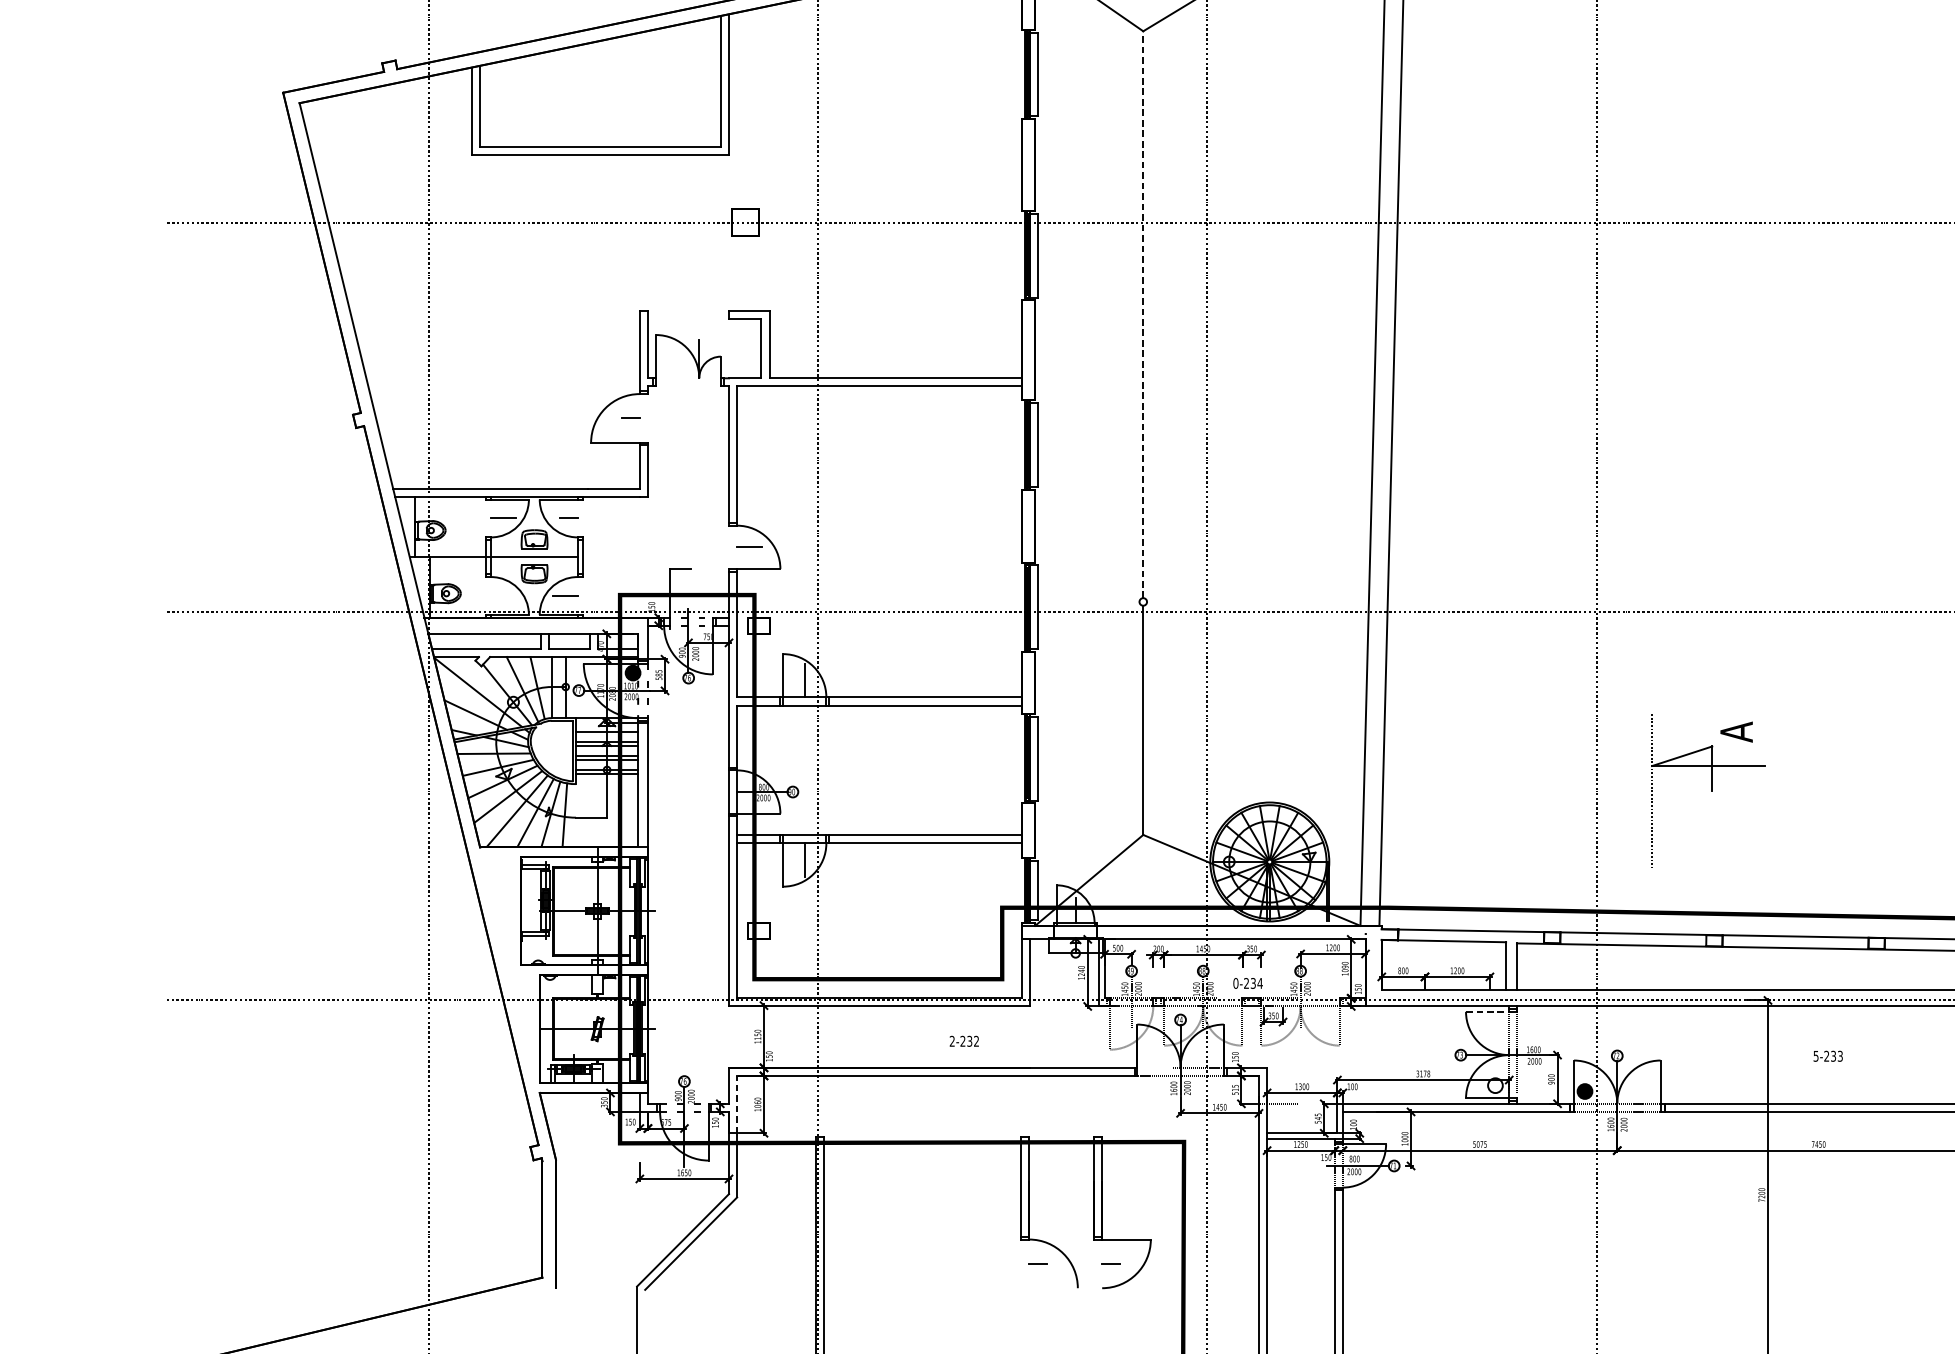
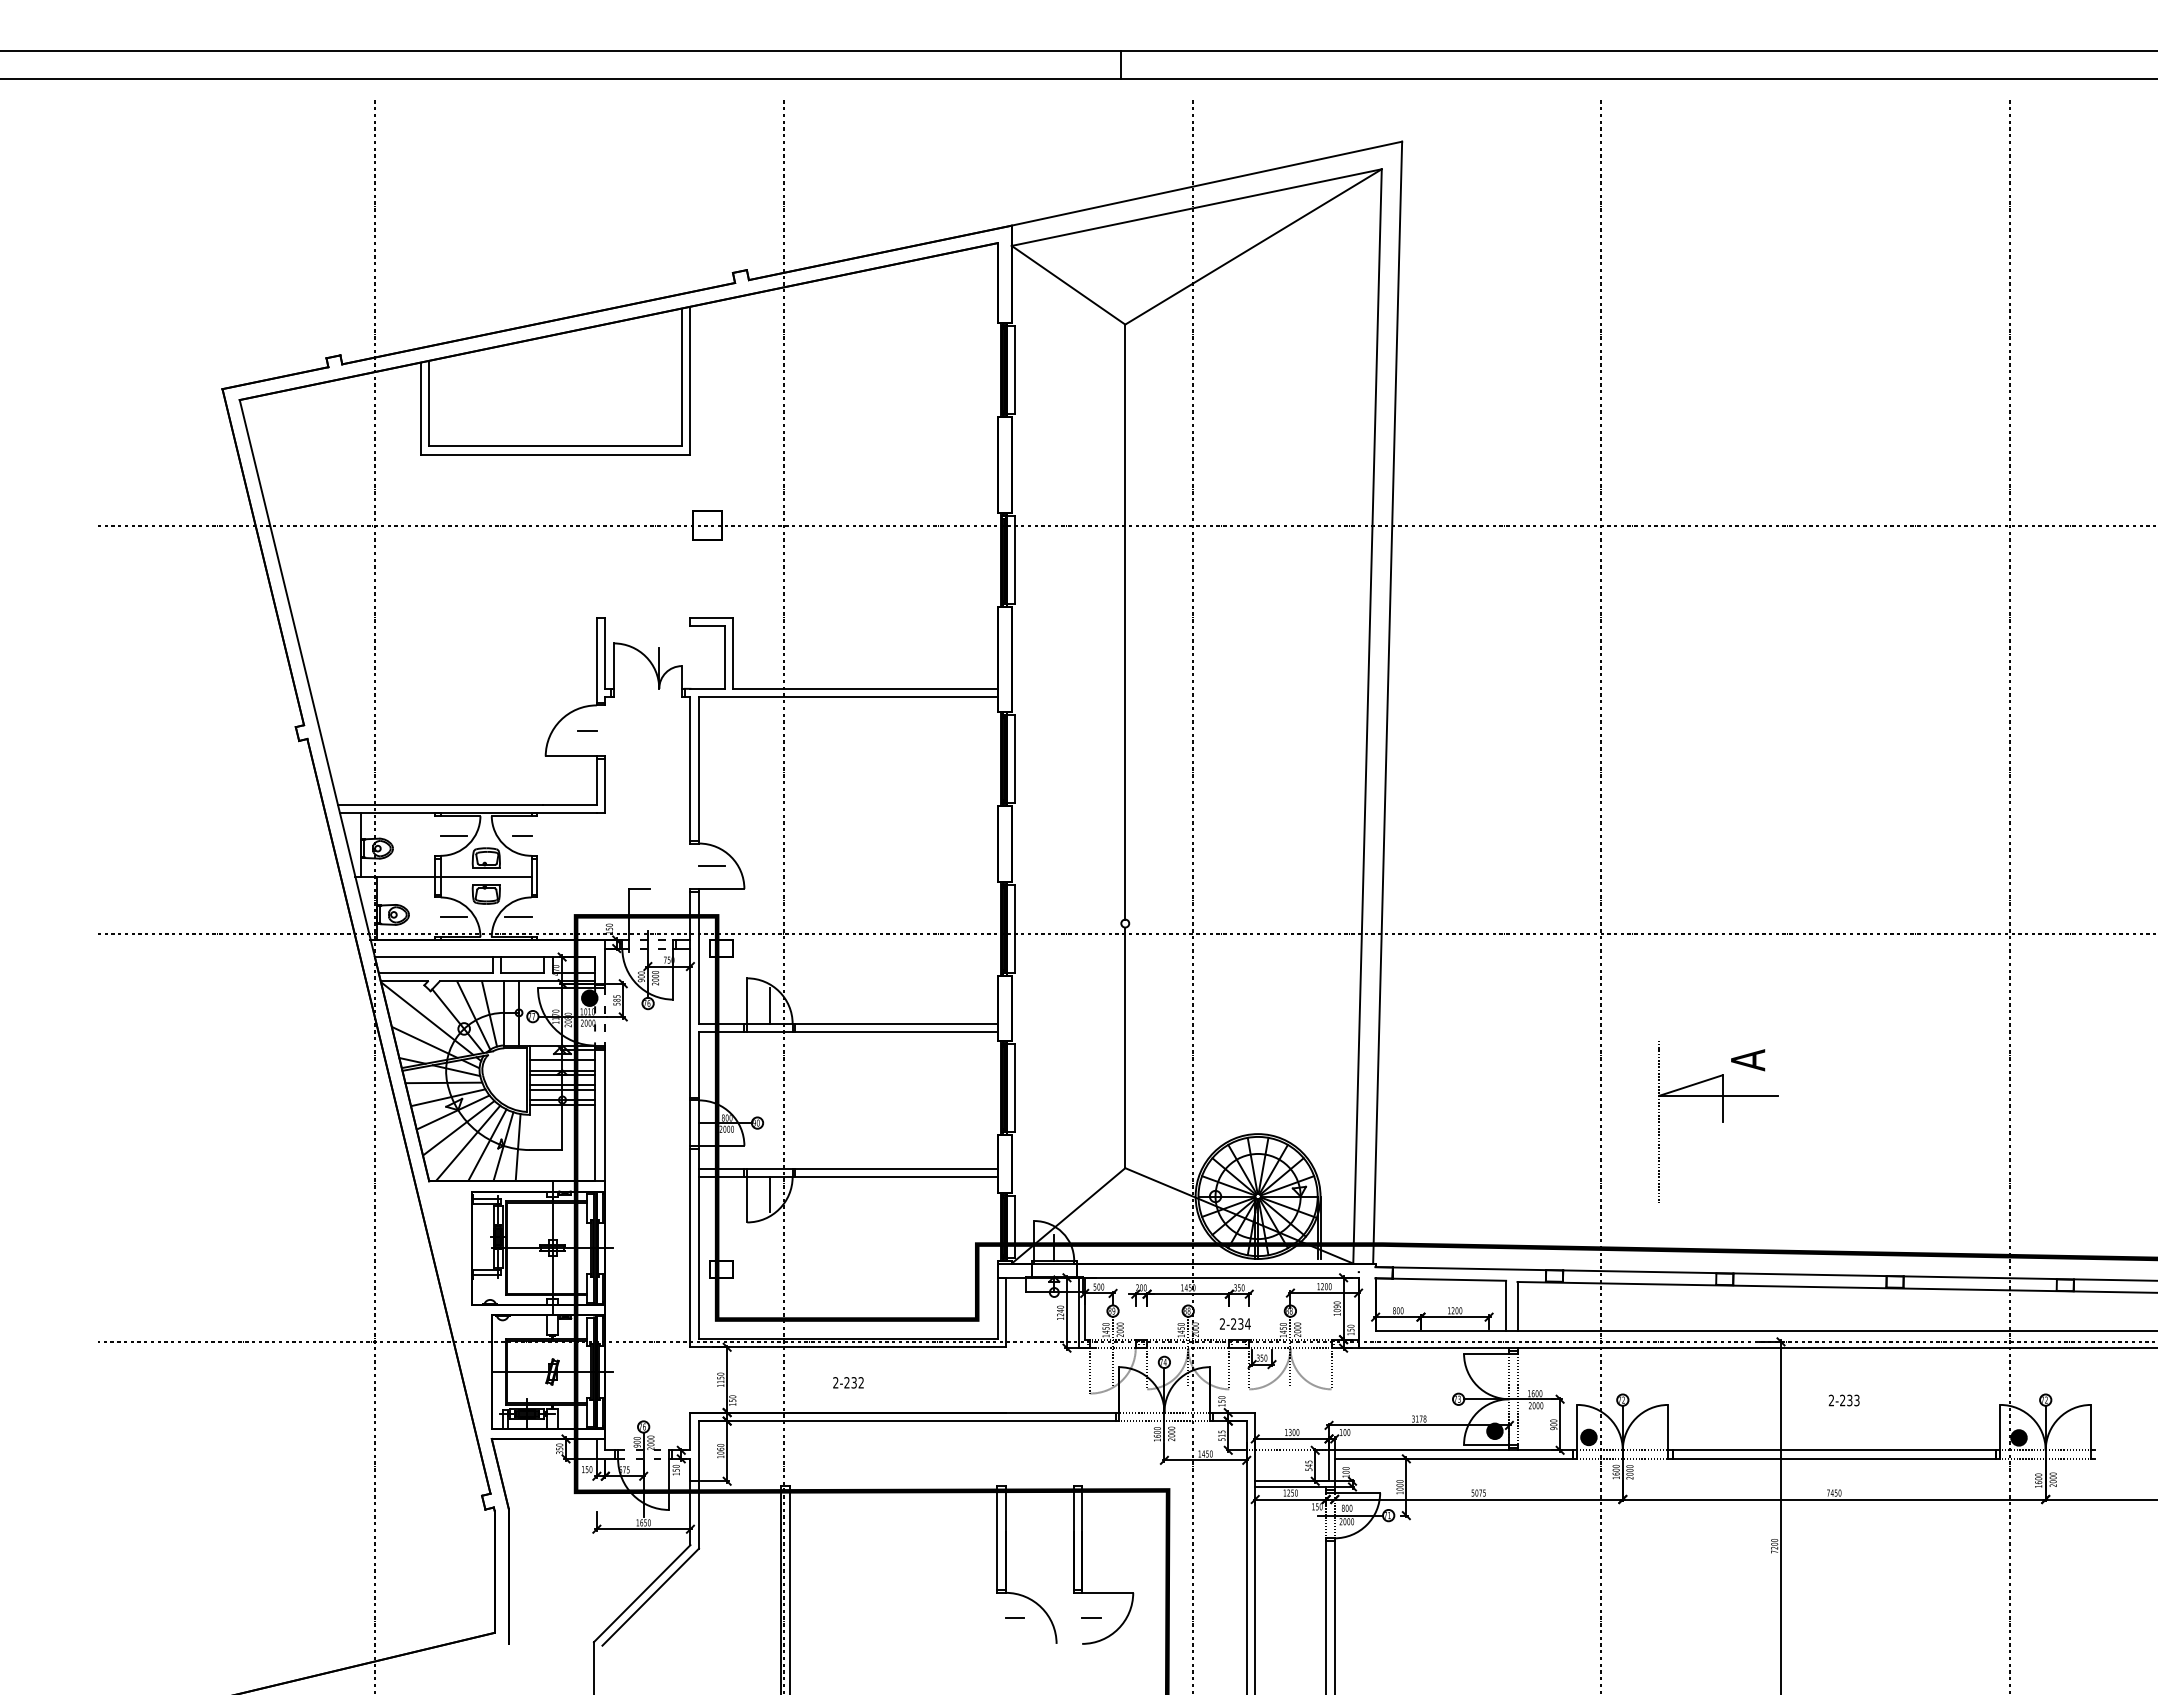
line: (1143, 315) -> (1125, 622), dashed -> solid
line: (503, 596) -> (453, 917), added
text: (1235, 982) -> (1222, 1323), 0-234 -> 2-234
line: (1487, 1011) -> (1486, 1353), dashed -> solid
text: (964, 1041) -> (848, 1382), moved
text: (1816, 1056) -> (1831, 1400), 5-233 -> 2-233
fill: (1495, 1085) -> (1494, 1431), added
line: (736, 1103) -> (698, 1450), dashed -> solid

